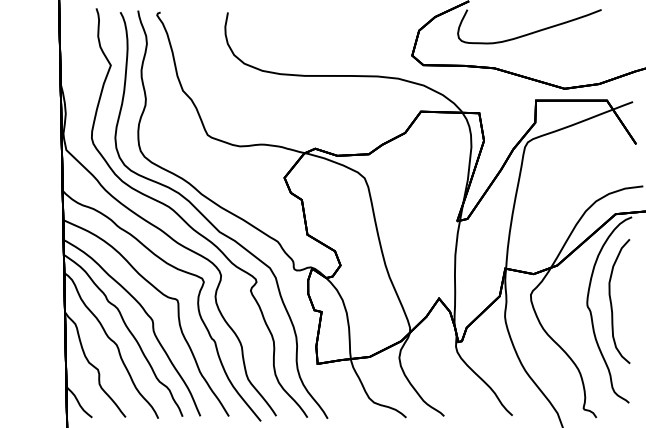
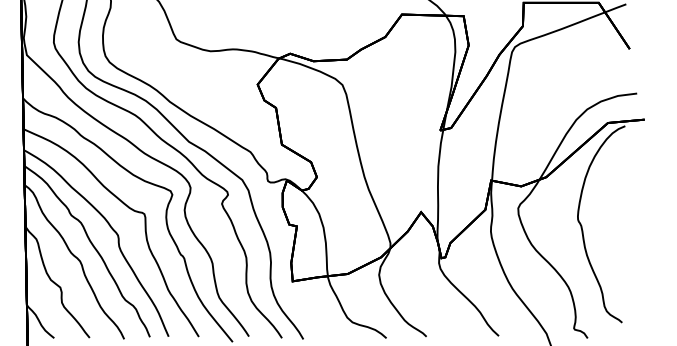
curve: (612, 304) -> (604, 218), removed

